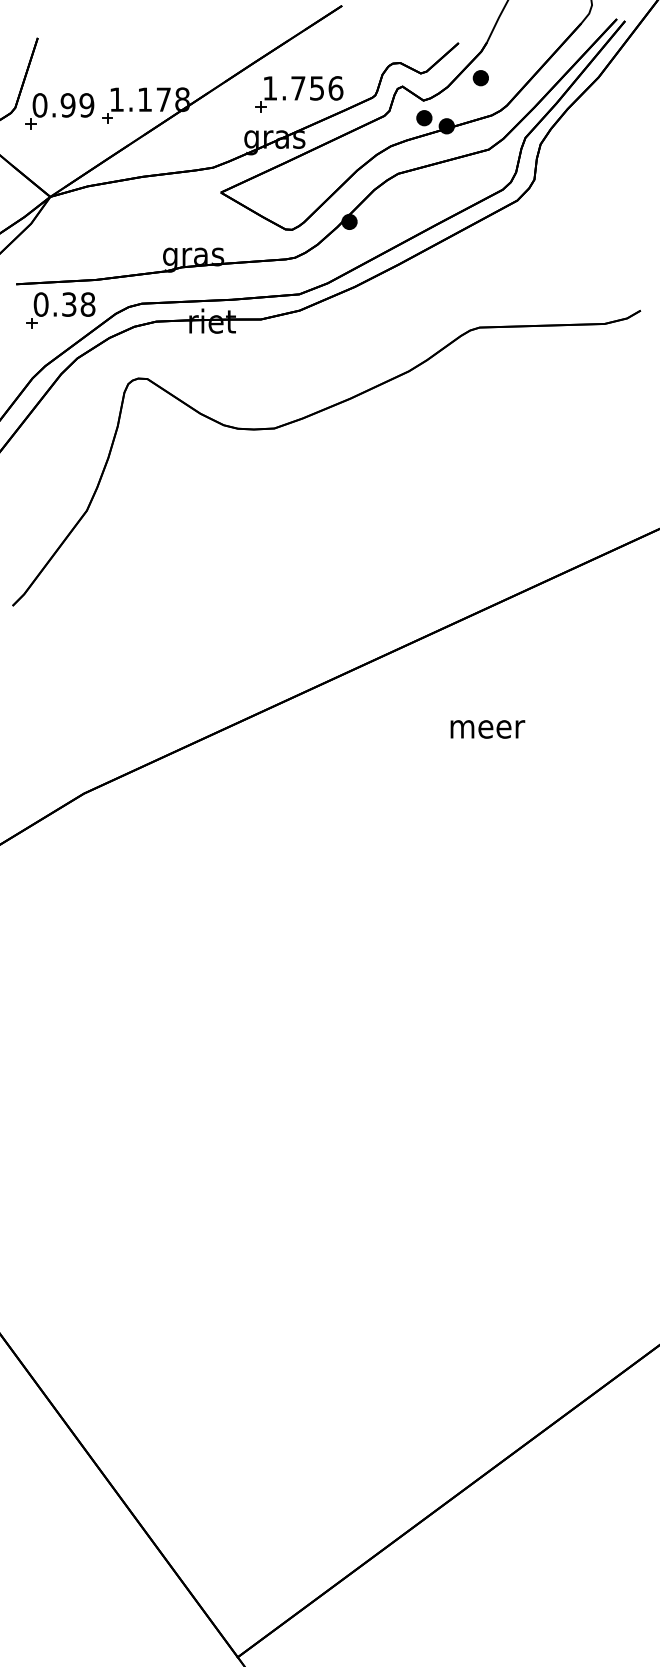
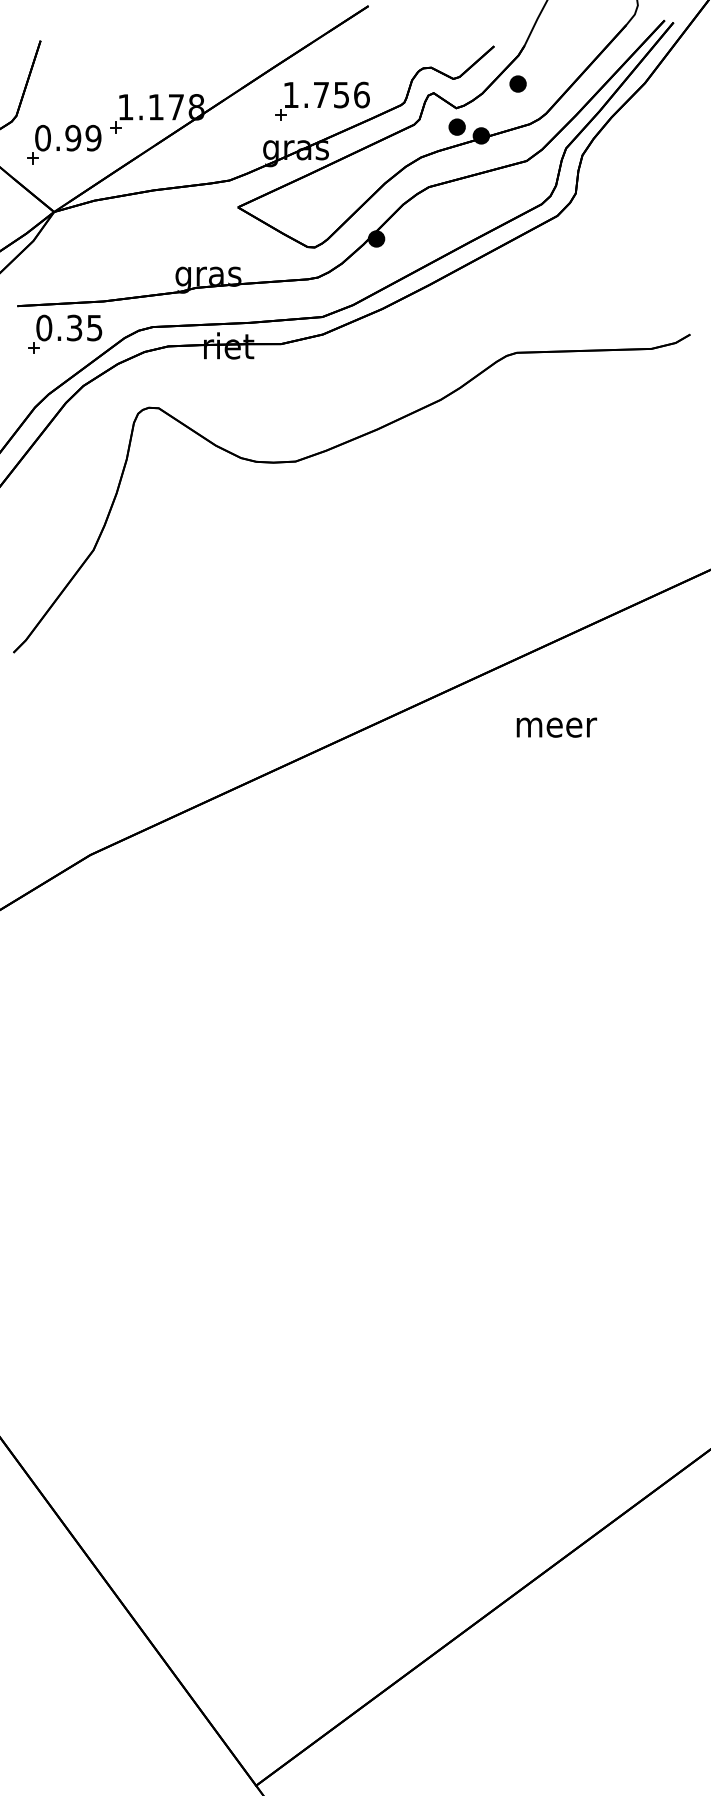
part: (59, 111) -> (64, 144), moved
text: (87, 304) -> (94, 327), 0.38 -> 0.35
text: (487, 729) -> (556, 727), moved

